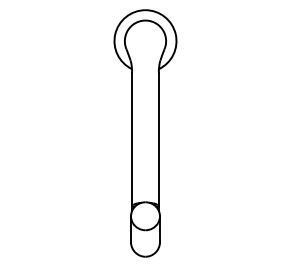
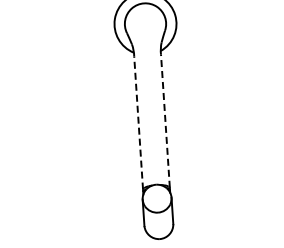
line: (132, 139) -> (139, 122), solid -> dashed
line: (158, 139) -> (165, 121), solid -> dashed

